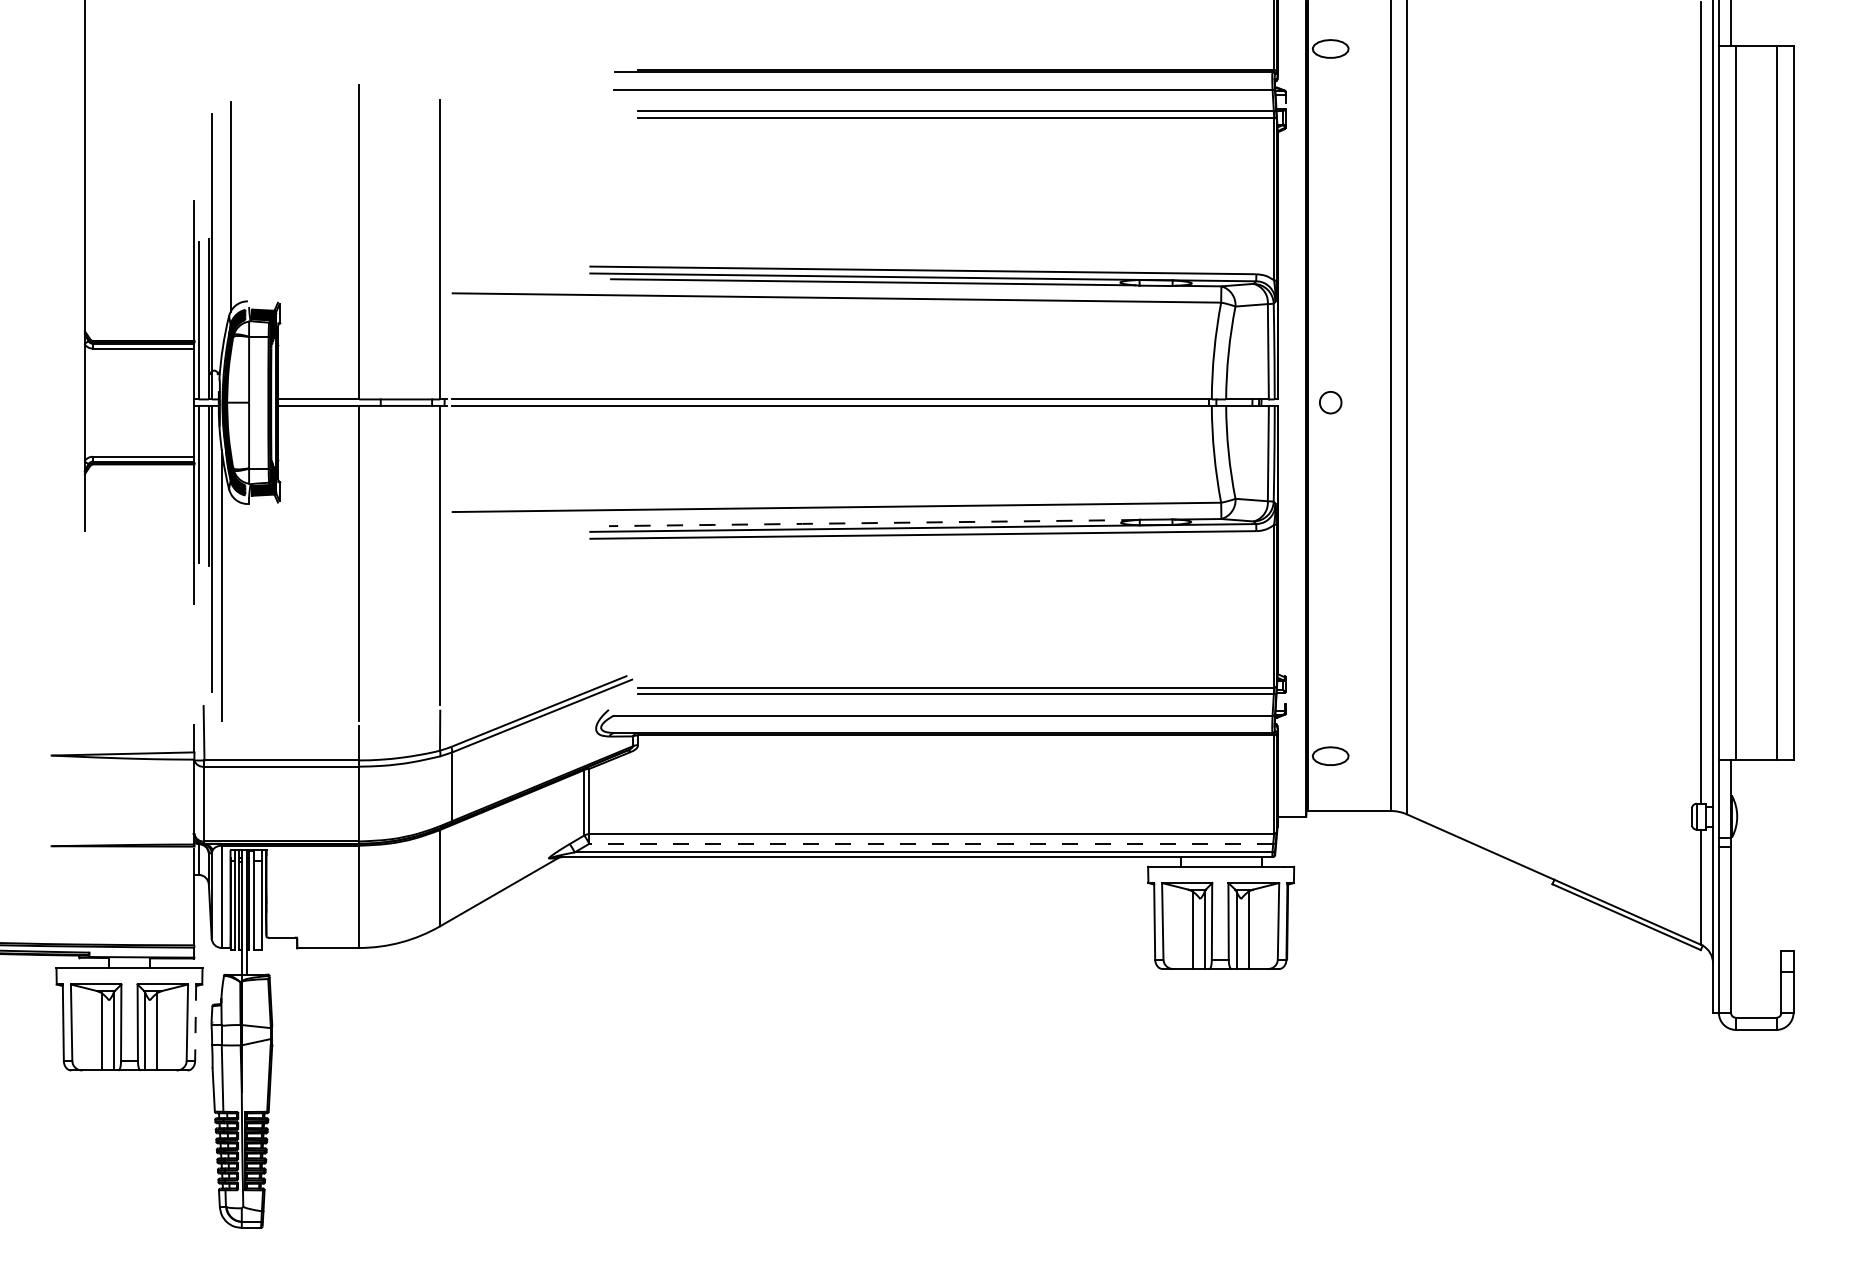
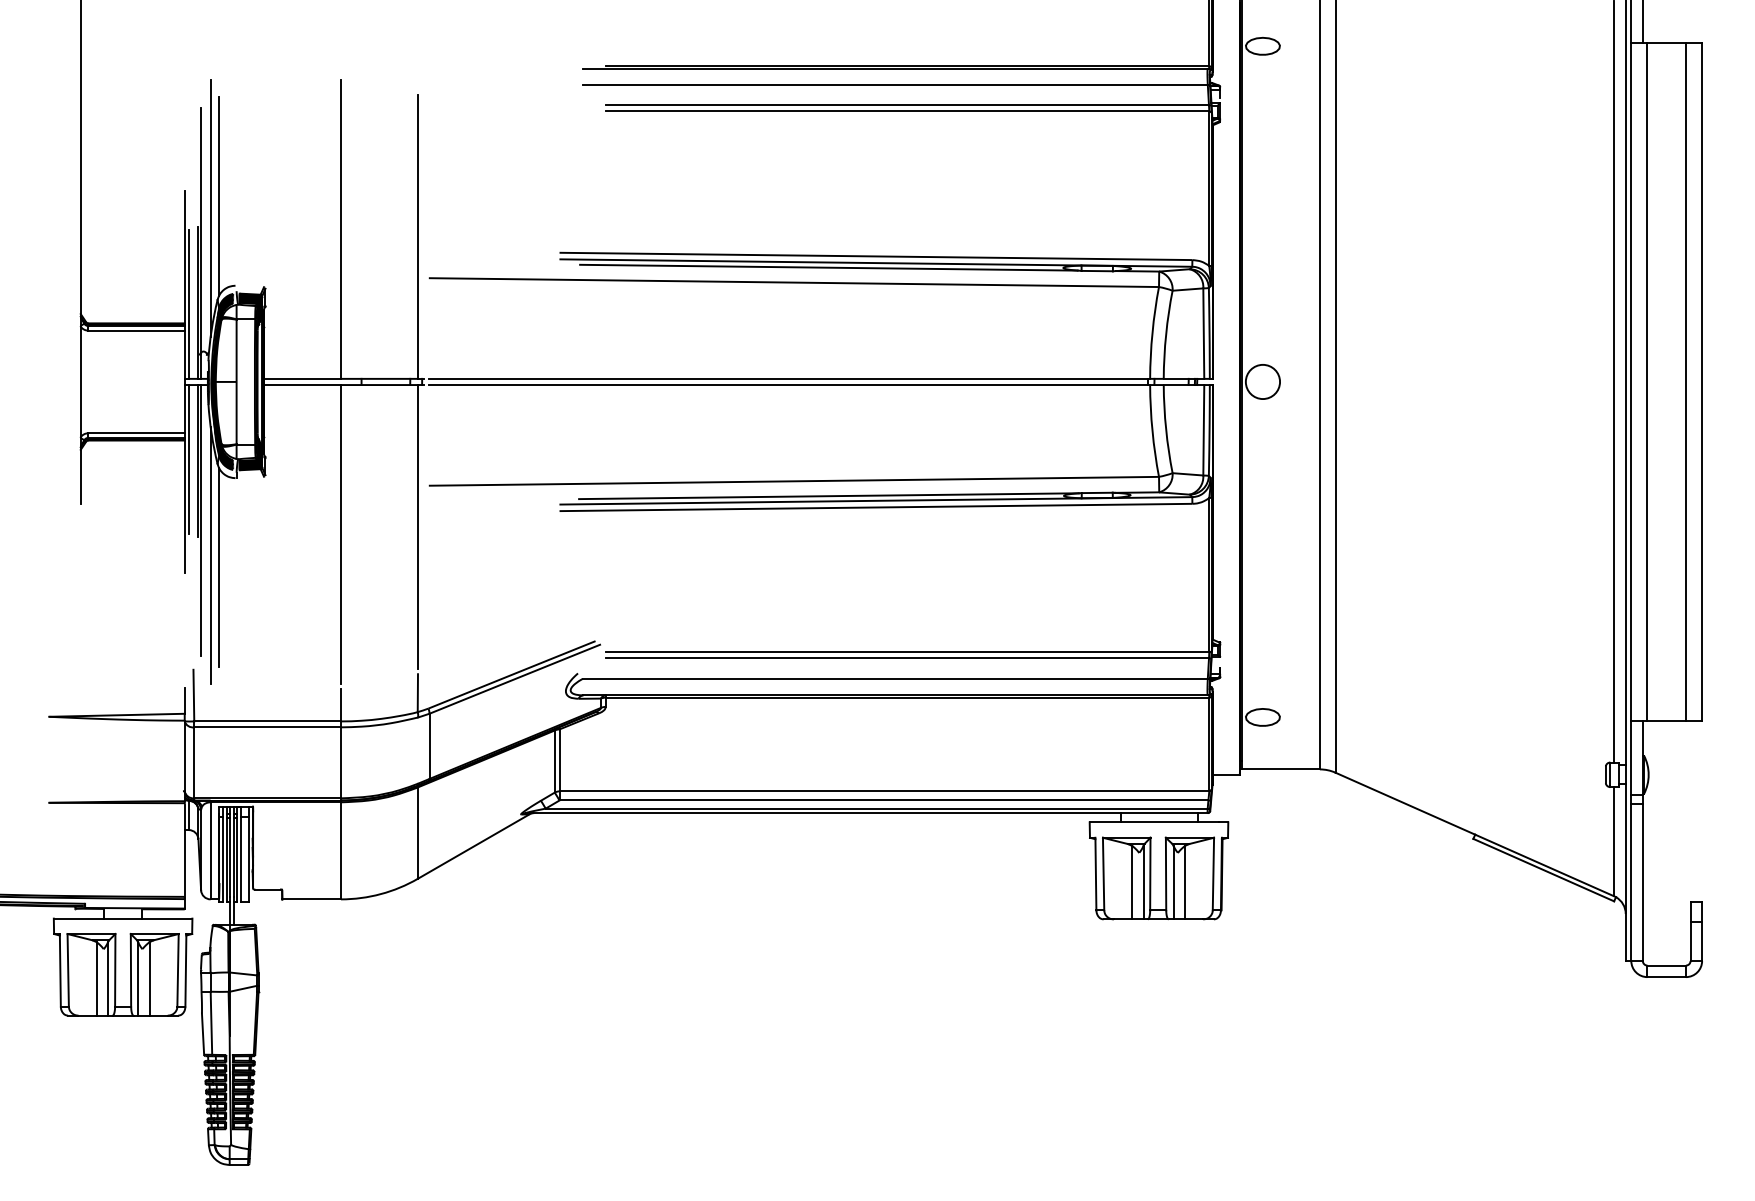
line: (221, 219) -> (210, 208), added
circle: (1330, 402) -> (1262, 381), size x1.67
line: (873, 523) -> (829, 496), dashed -> solid
line: (230, 597) -> (218, 566), added
line: (931, 843) -> (884, 800), dashed -> solid
line: (195, 1023) -> (185, 971), dashed -> solid

